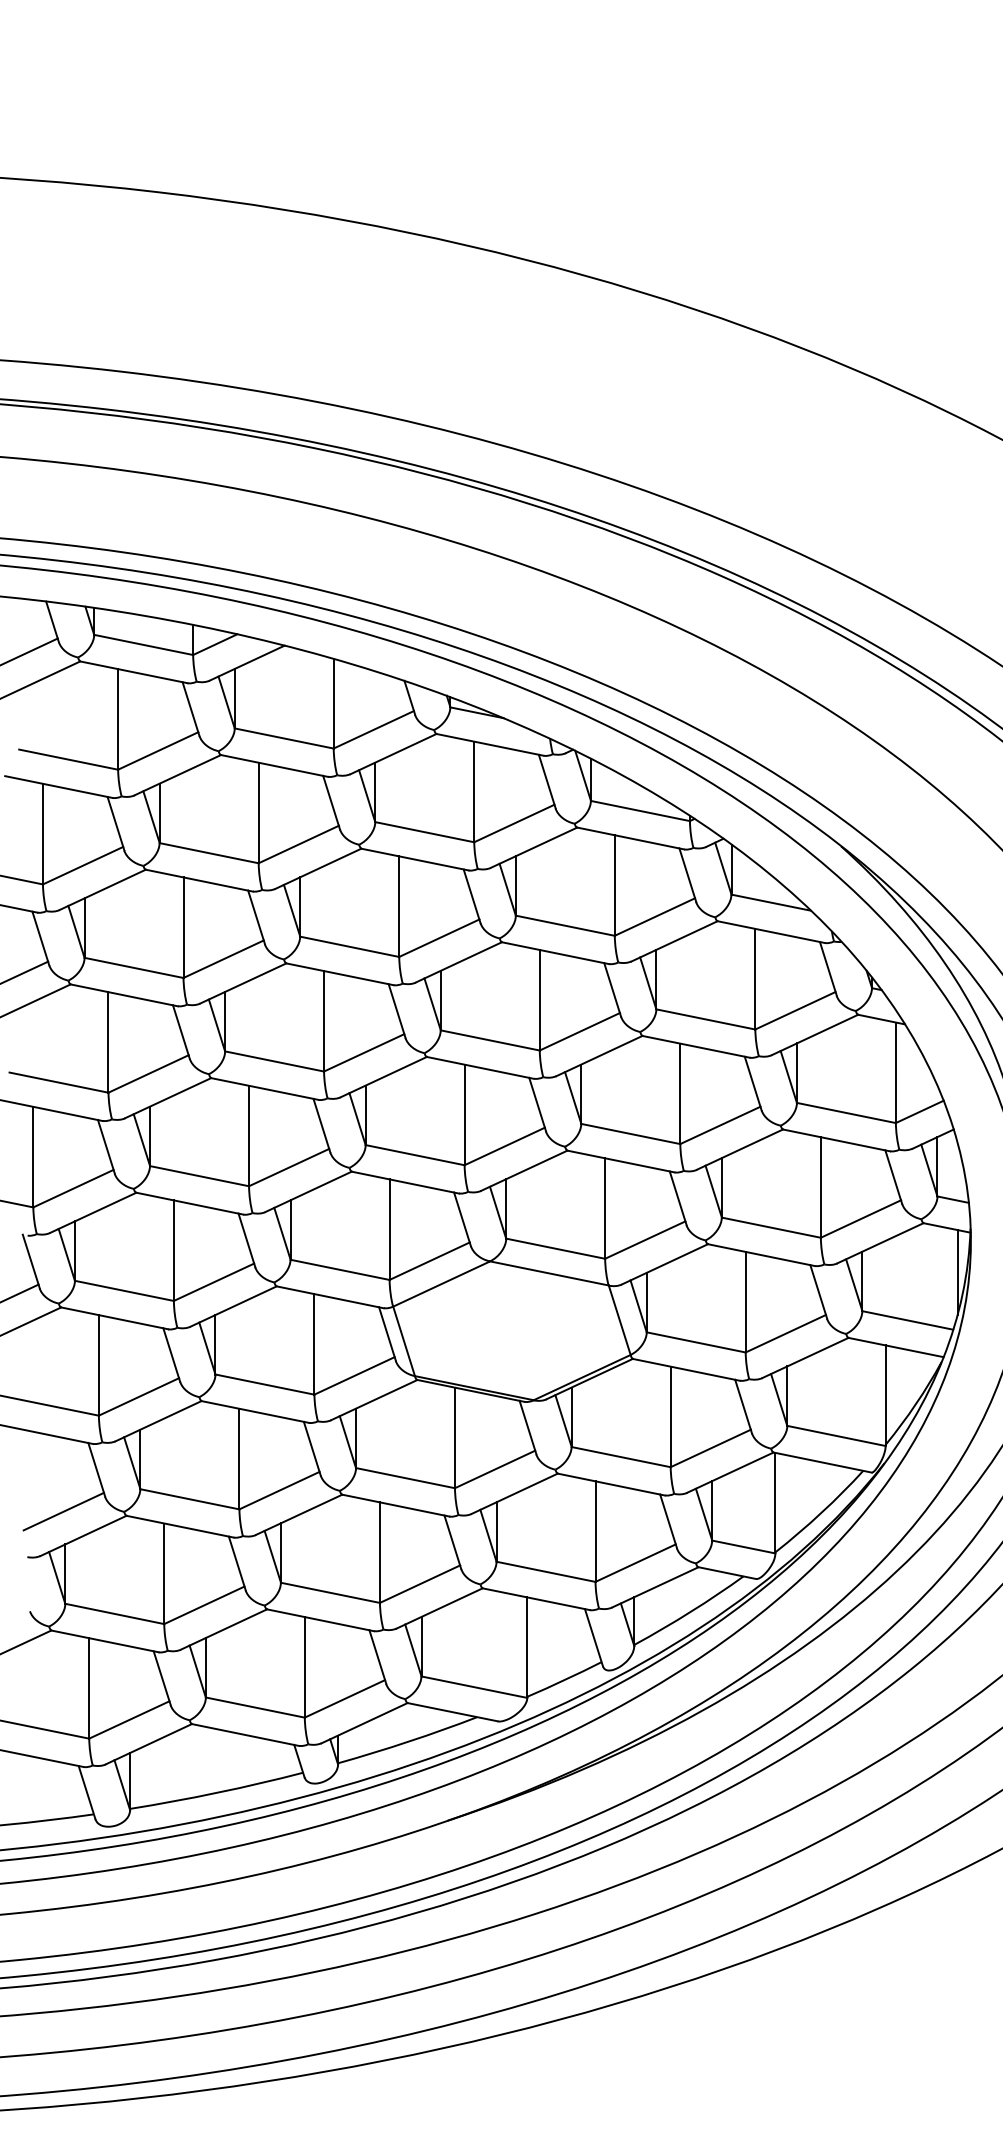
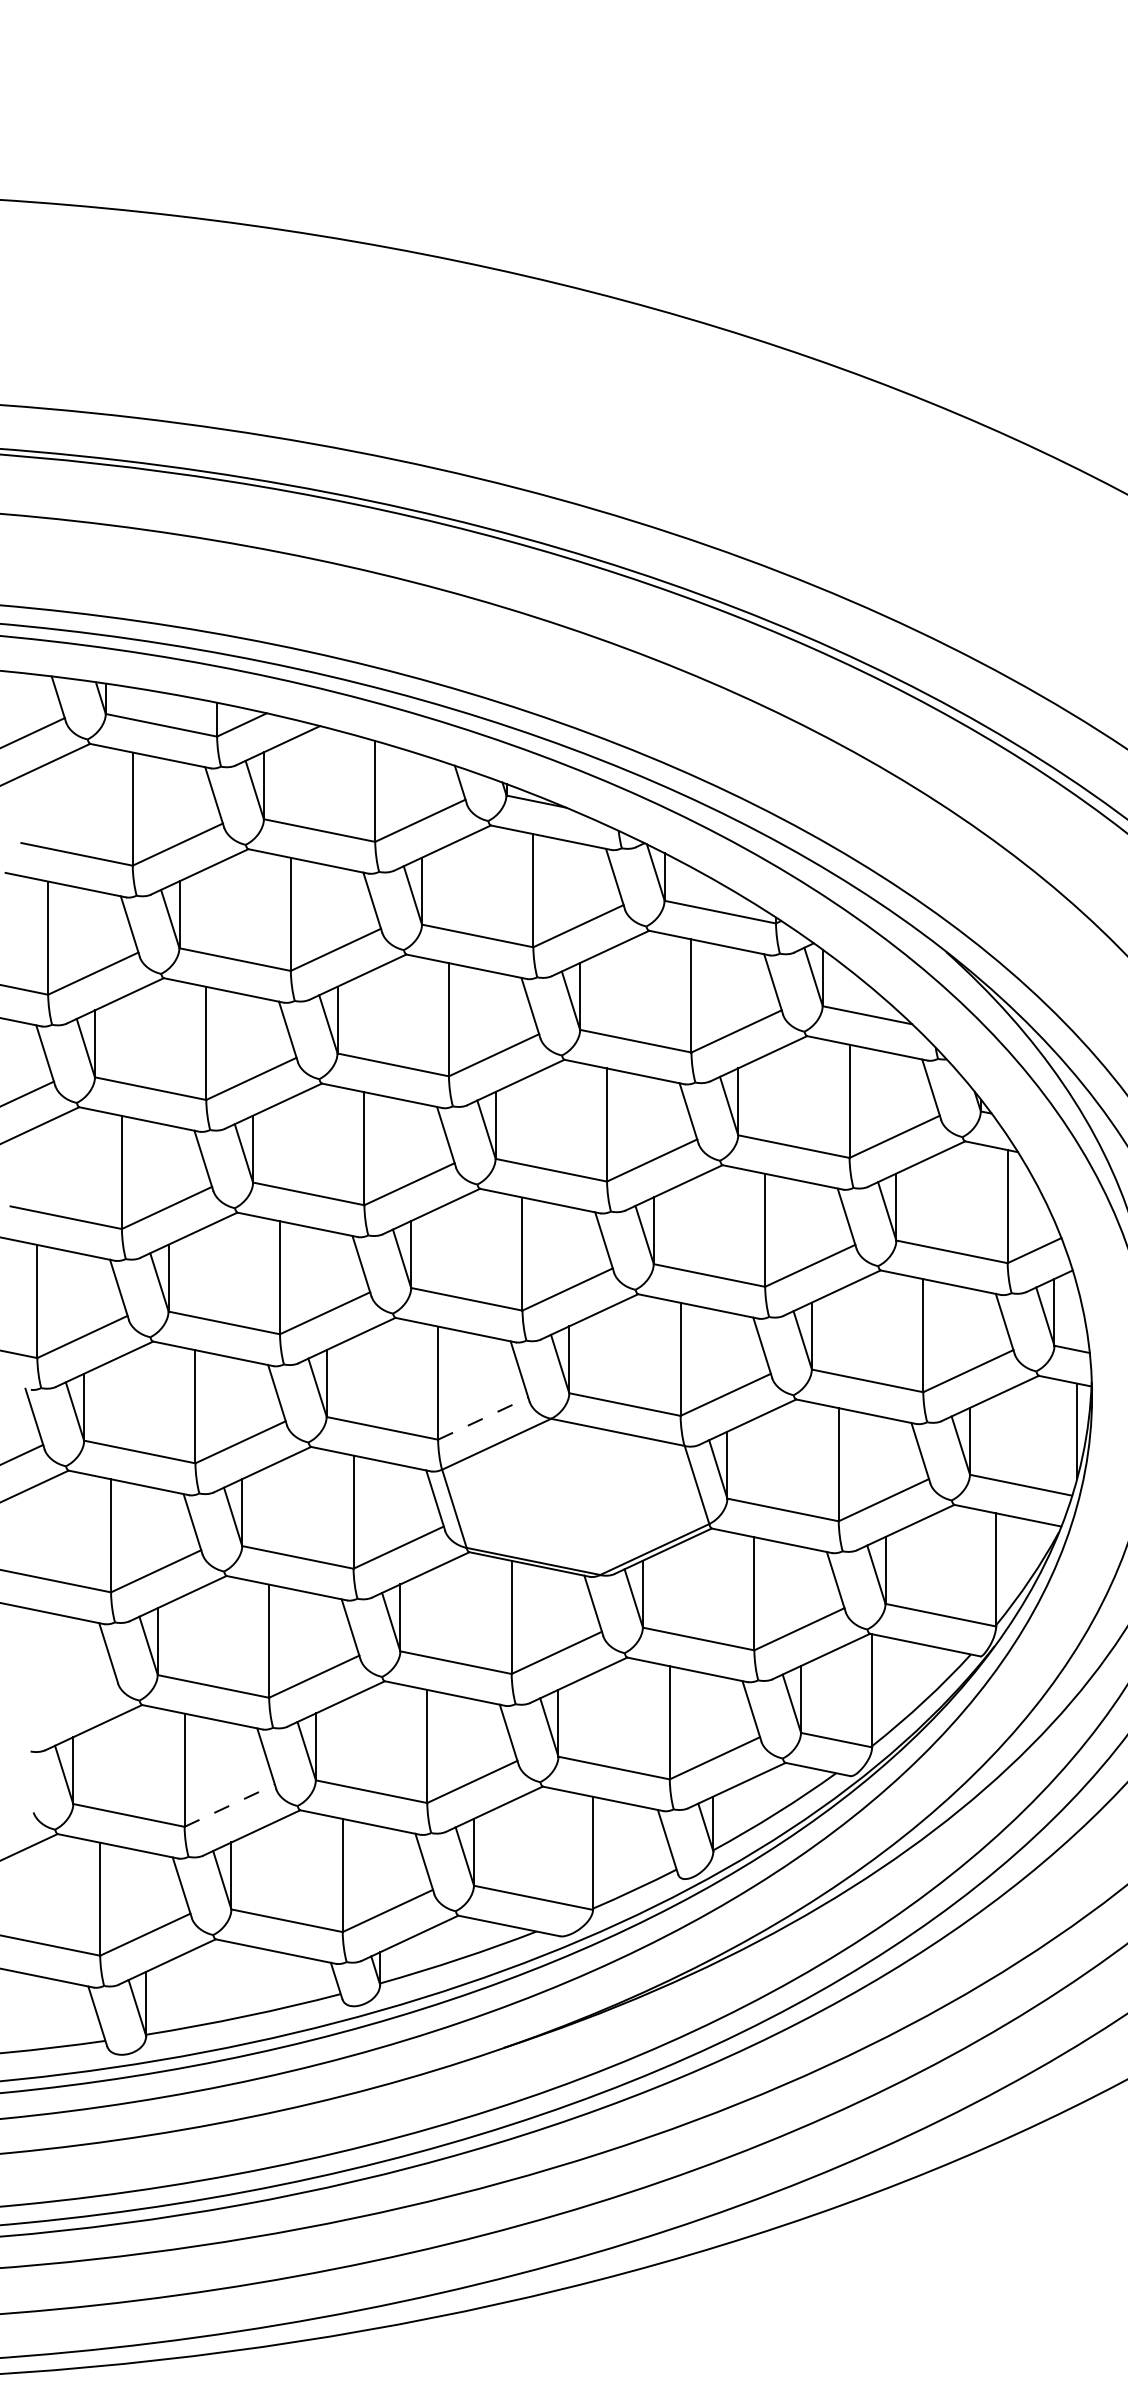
line: (429, 1261) -> (483, 1418), solid -> dashed
line: (63, 1511) -> (71, 1700), removed
line: (204, 1605) -> (229, 1805), solid -> dashed

